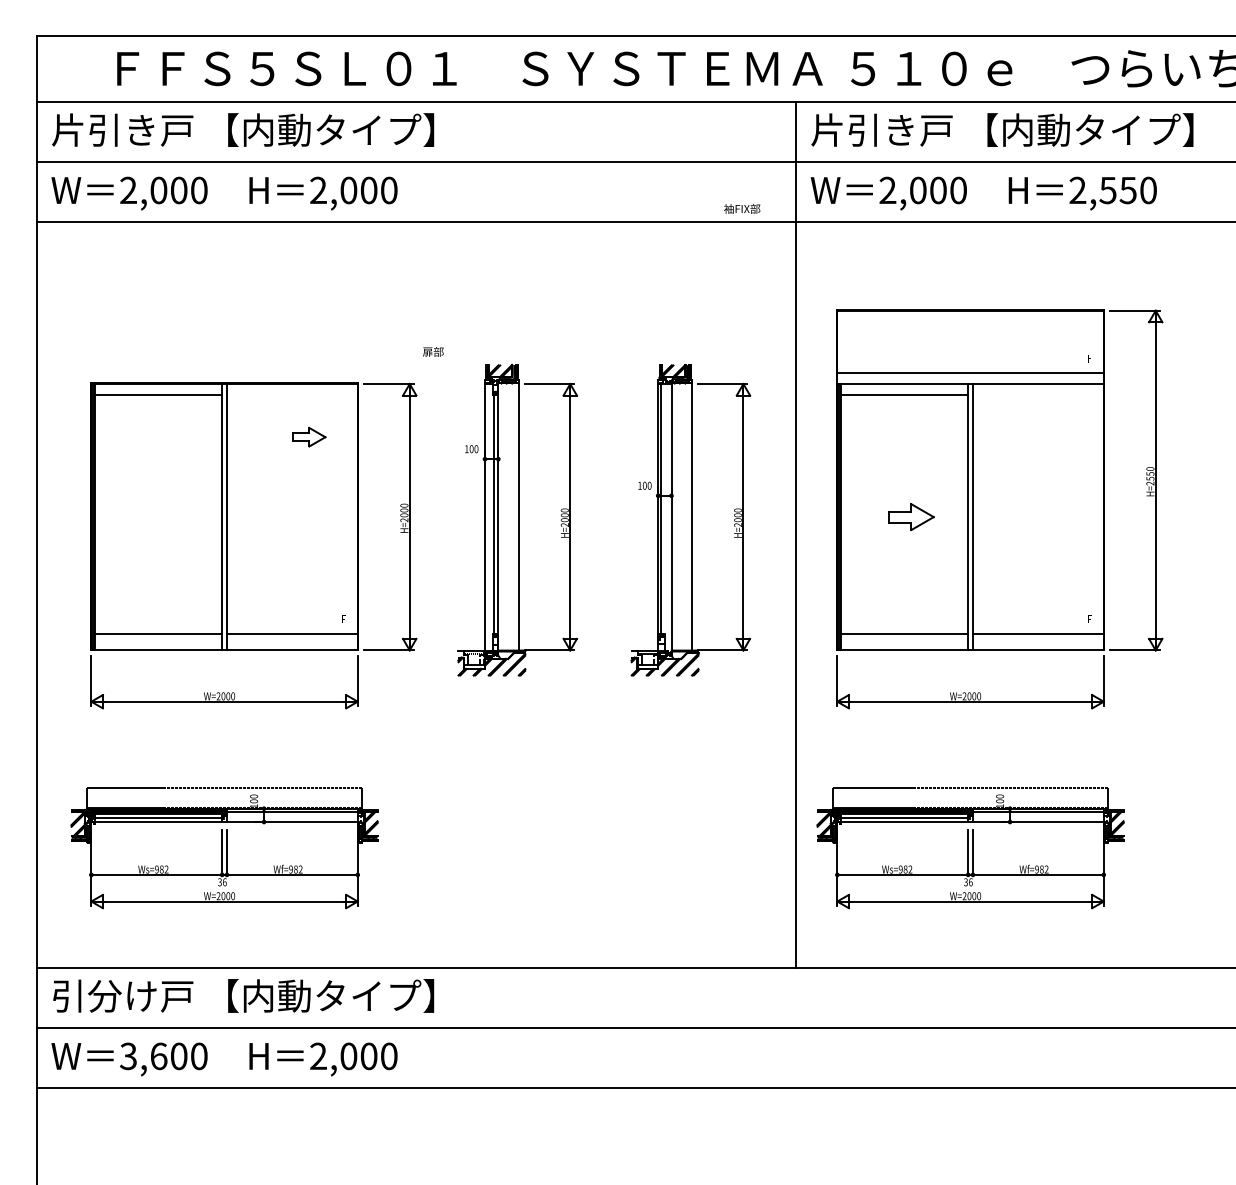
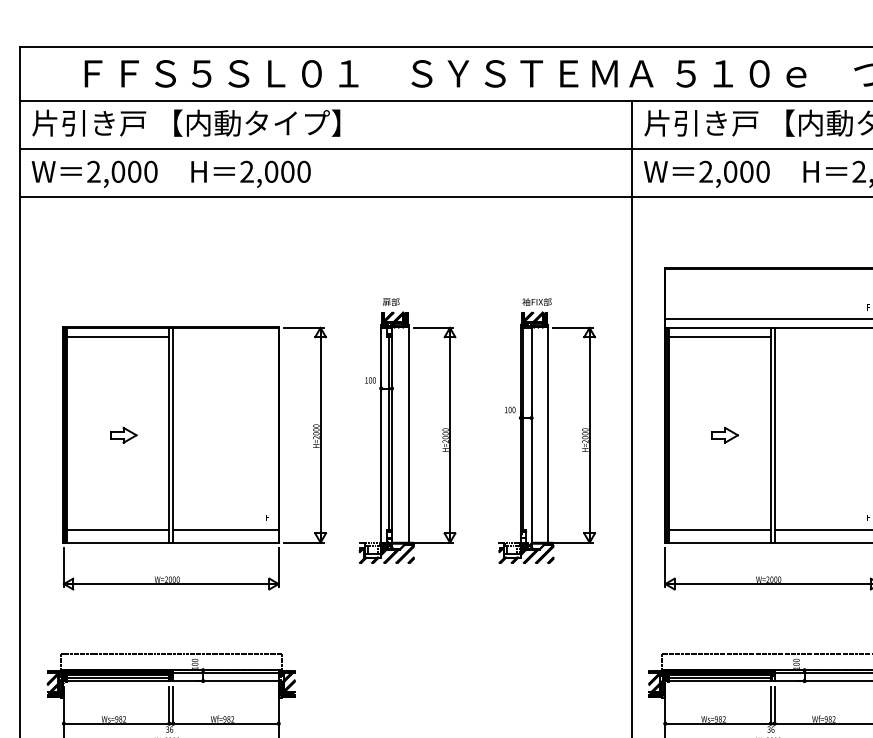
text: (742, 208) -> (537, 301), moved
text: (433, 351) -> (391, 301), moved
part: (309, 437) -> (123, 435), moved
part: (911, 517) -> (725, 435), size x0.71

